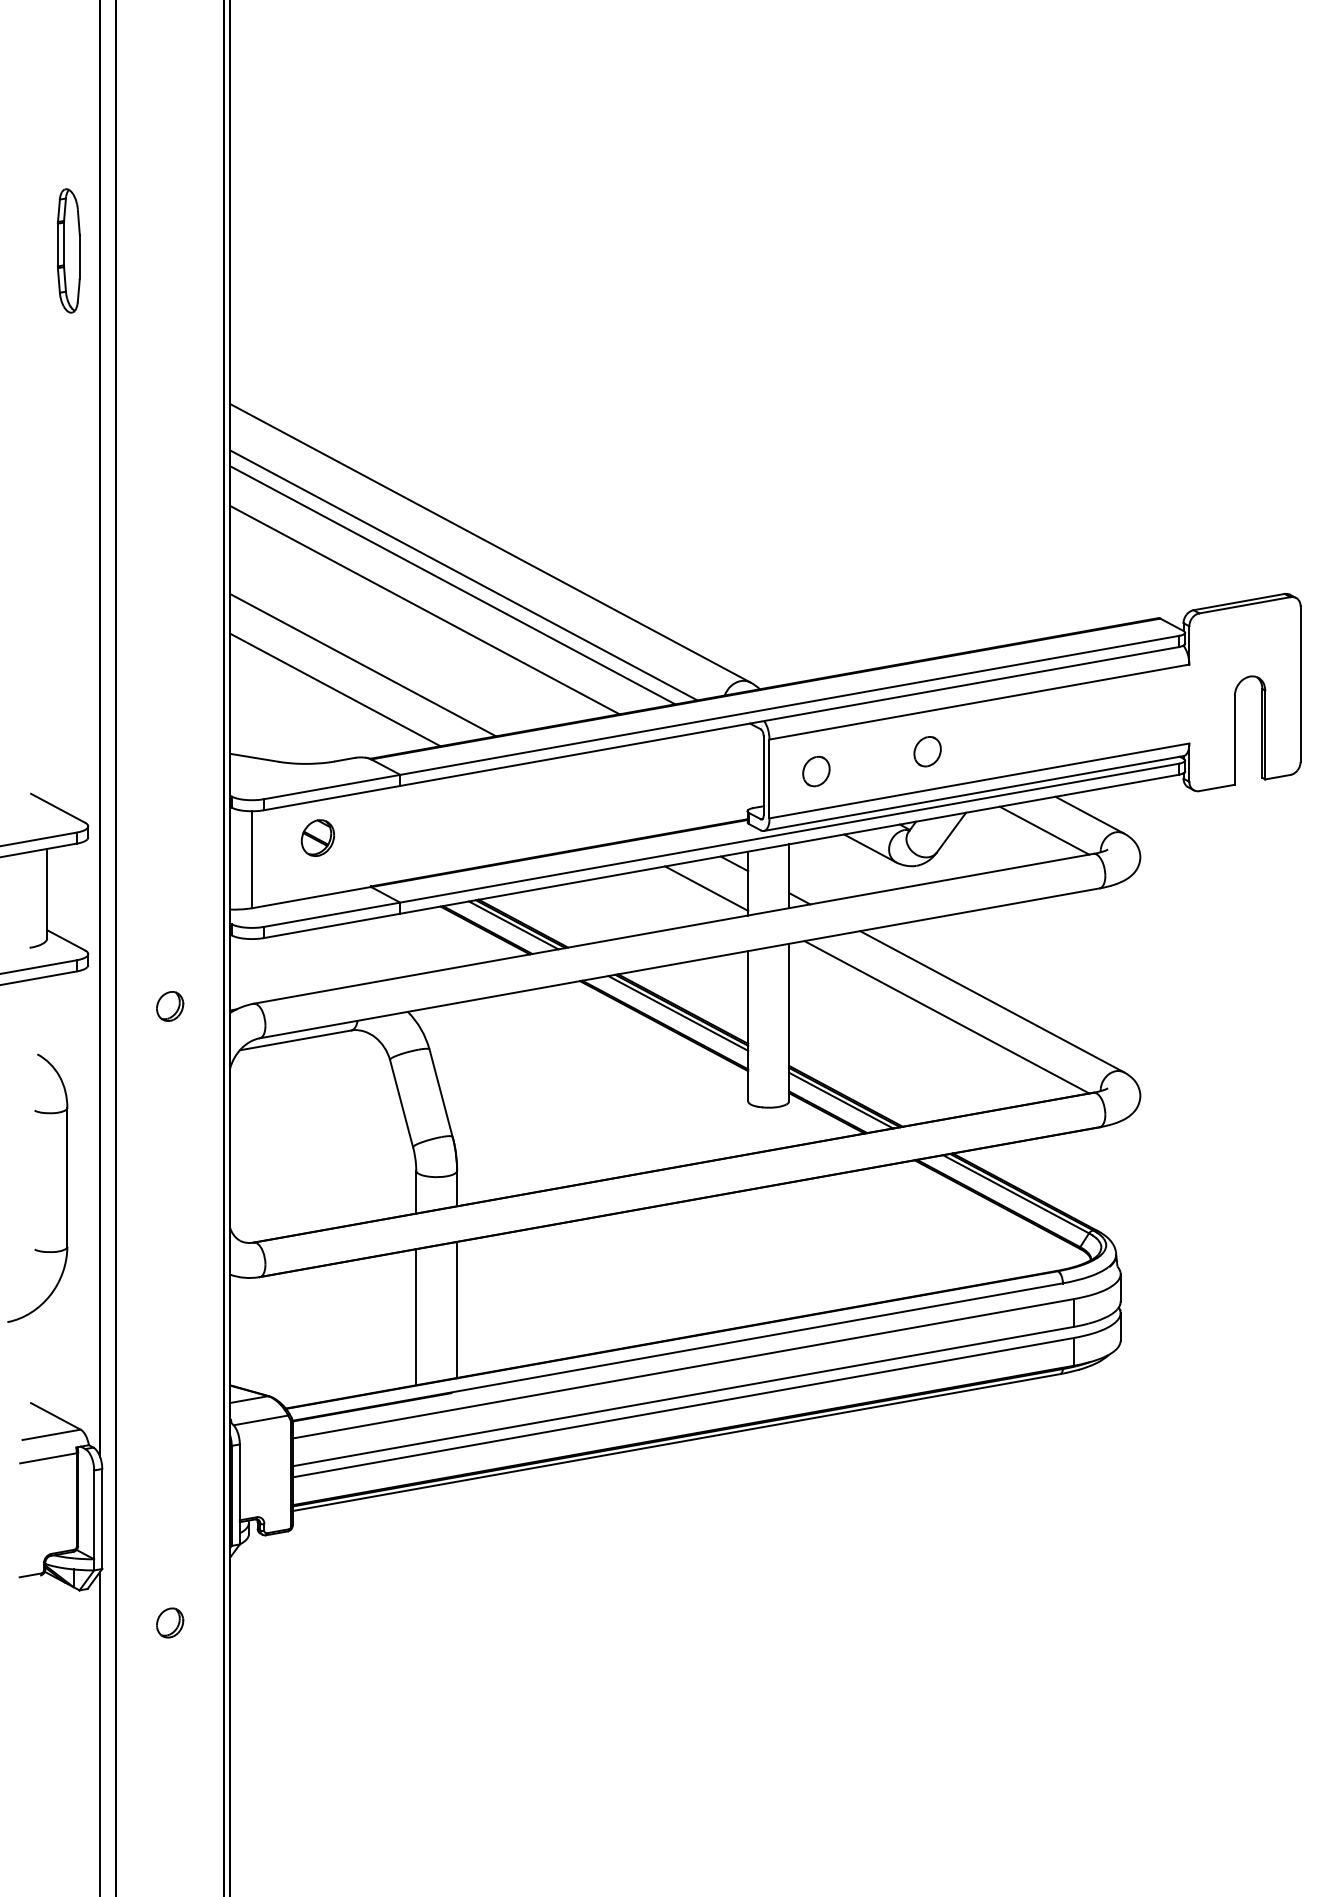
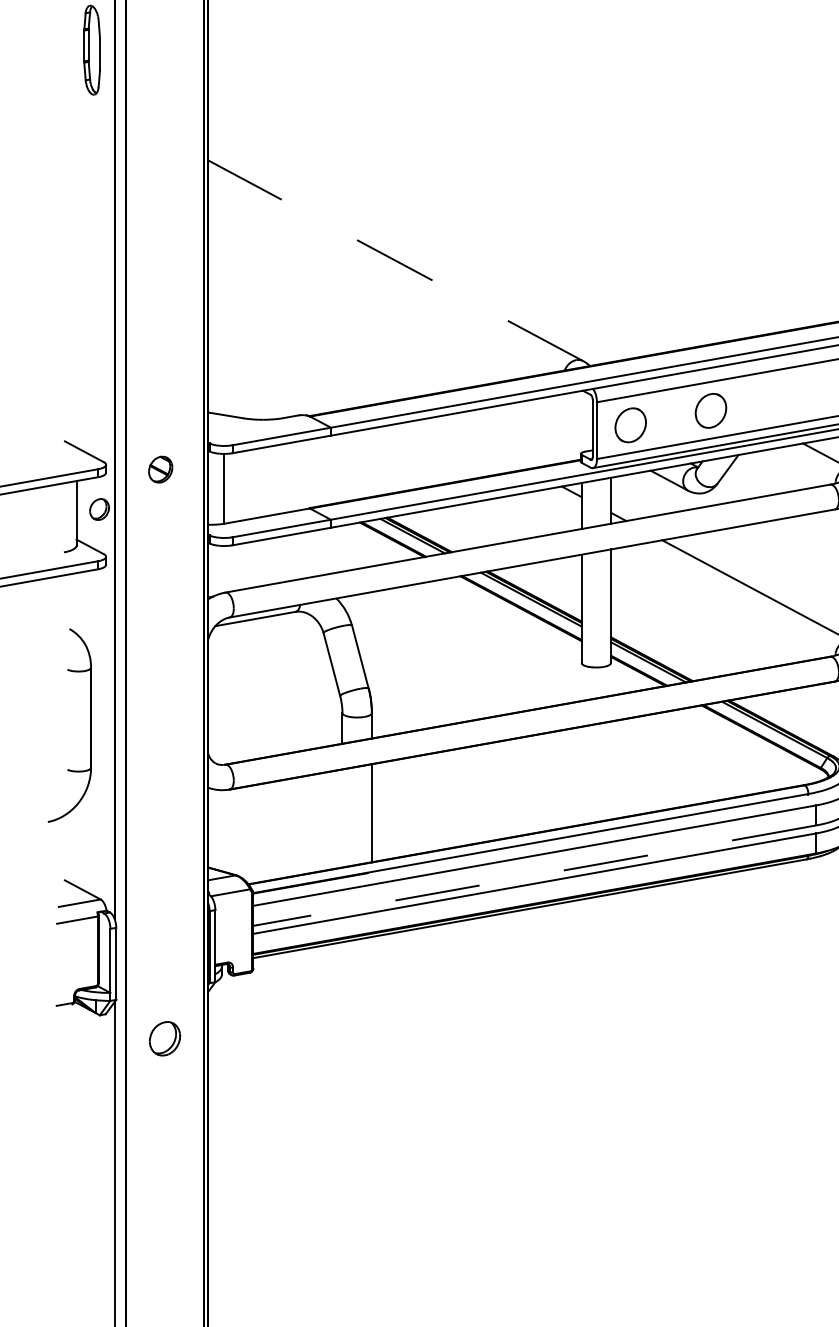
line: (489, 543) -> (395, 260), solid -> dashed
line: (463, 575) -> (376, 284), removed
line: (452, 585) -> (368, 291), removed
line: (424, 609) -> (348, 308), removed
line: (363, 664) -> (304, 348), removed
line: (335, 689) -> (284, 366), removed
part: (927, 751) -> (710, 410), size x1.6
part: (816, 771) -> (630, 425), size x1.6
line: (1044, 830) -> (795, 467), removed
part: (317, 837) -> (160, 469), moved
line: (706, 888) -> (551, 509), removed
part: (170, 1006) -> (99, 509), moved
line: (946, 1017) -> (724, 602), removed
line: (416, 1317) -> (342, 818), removed
line: (683, 1396) -> (535, 875), solid -> dashed
part: (170, 1622) -> (165, 1038), size x1.6

